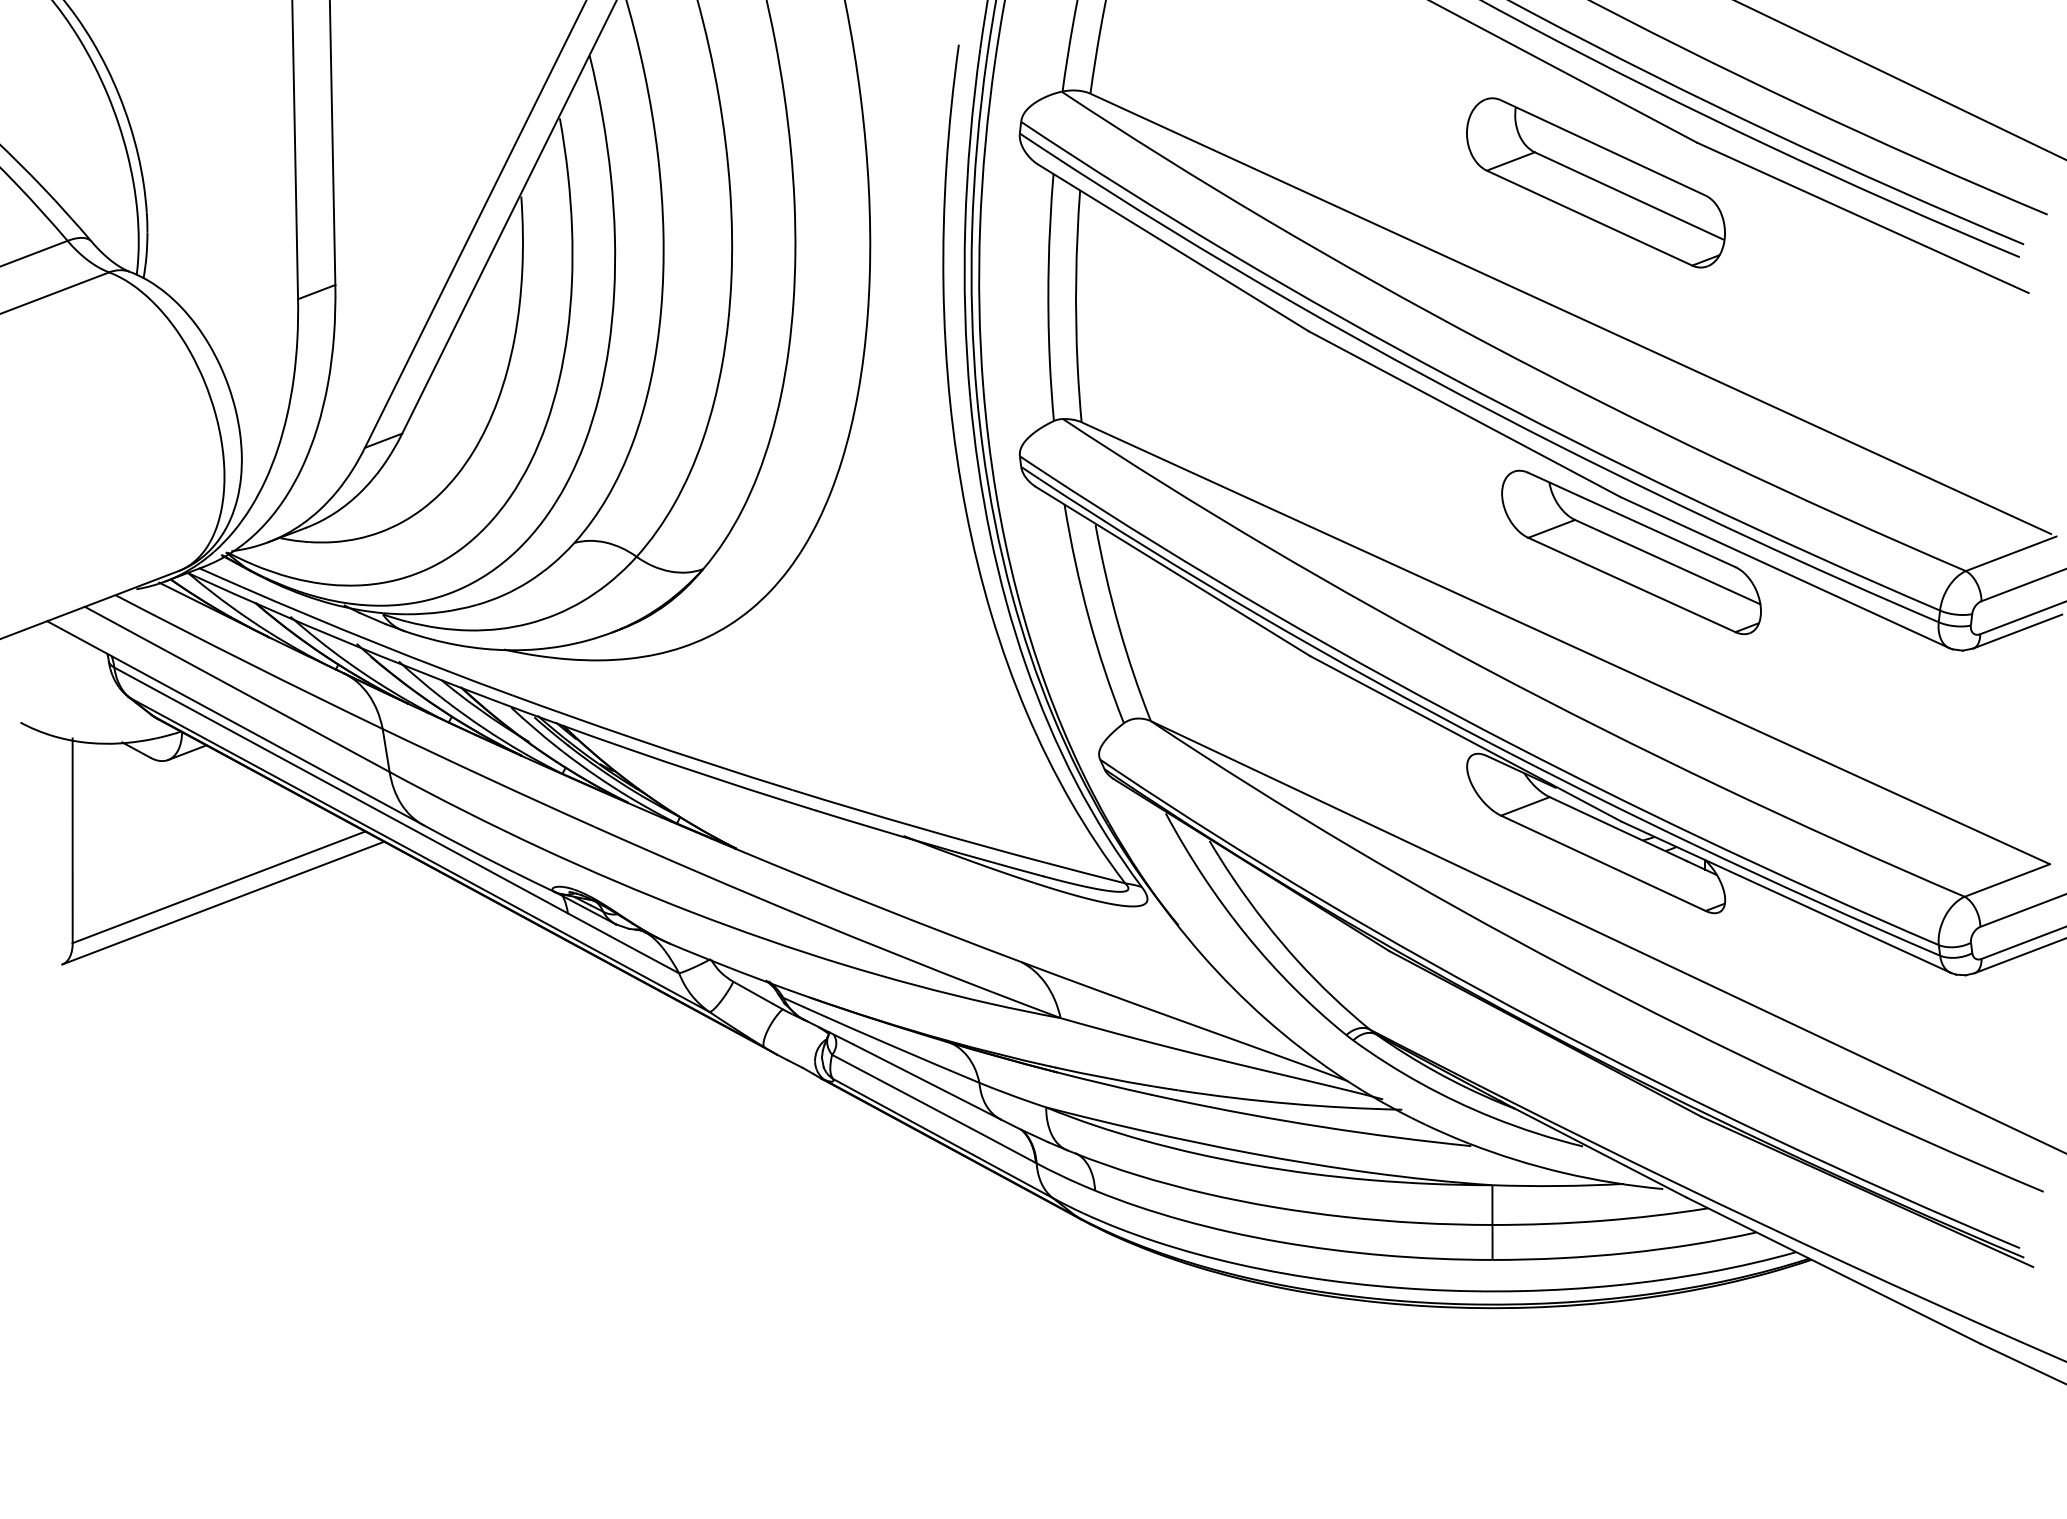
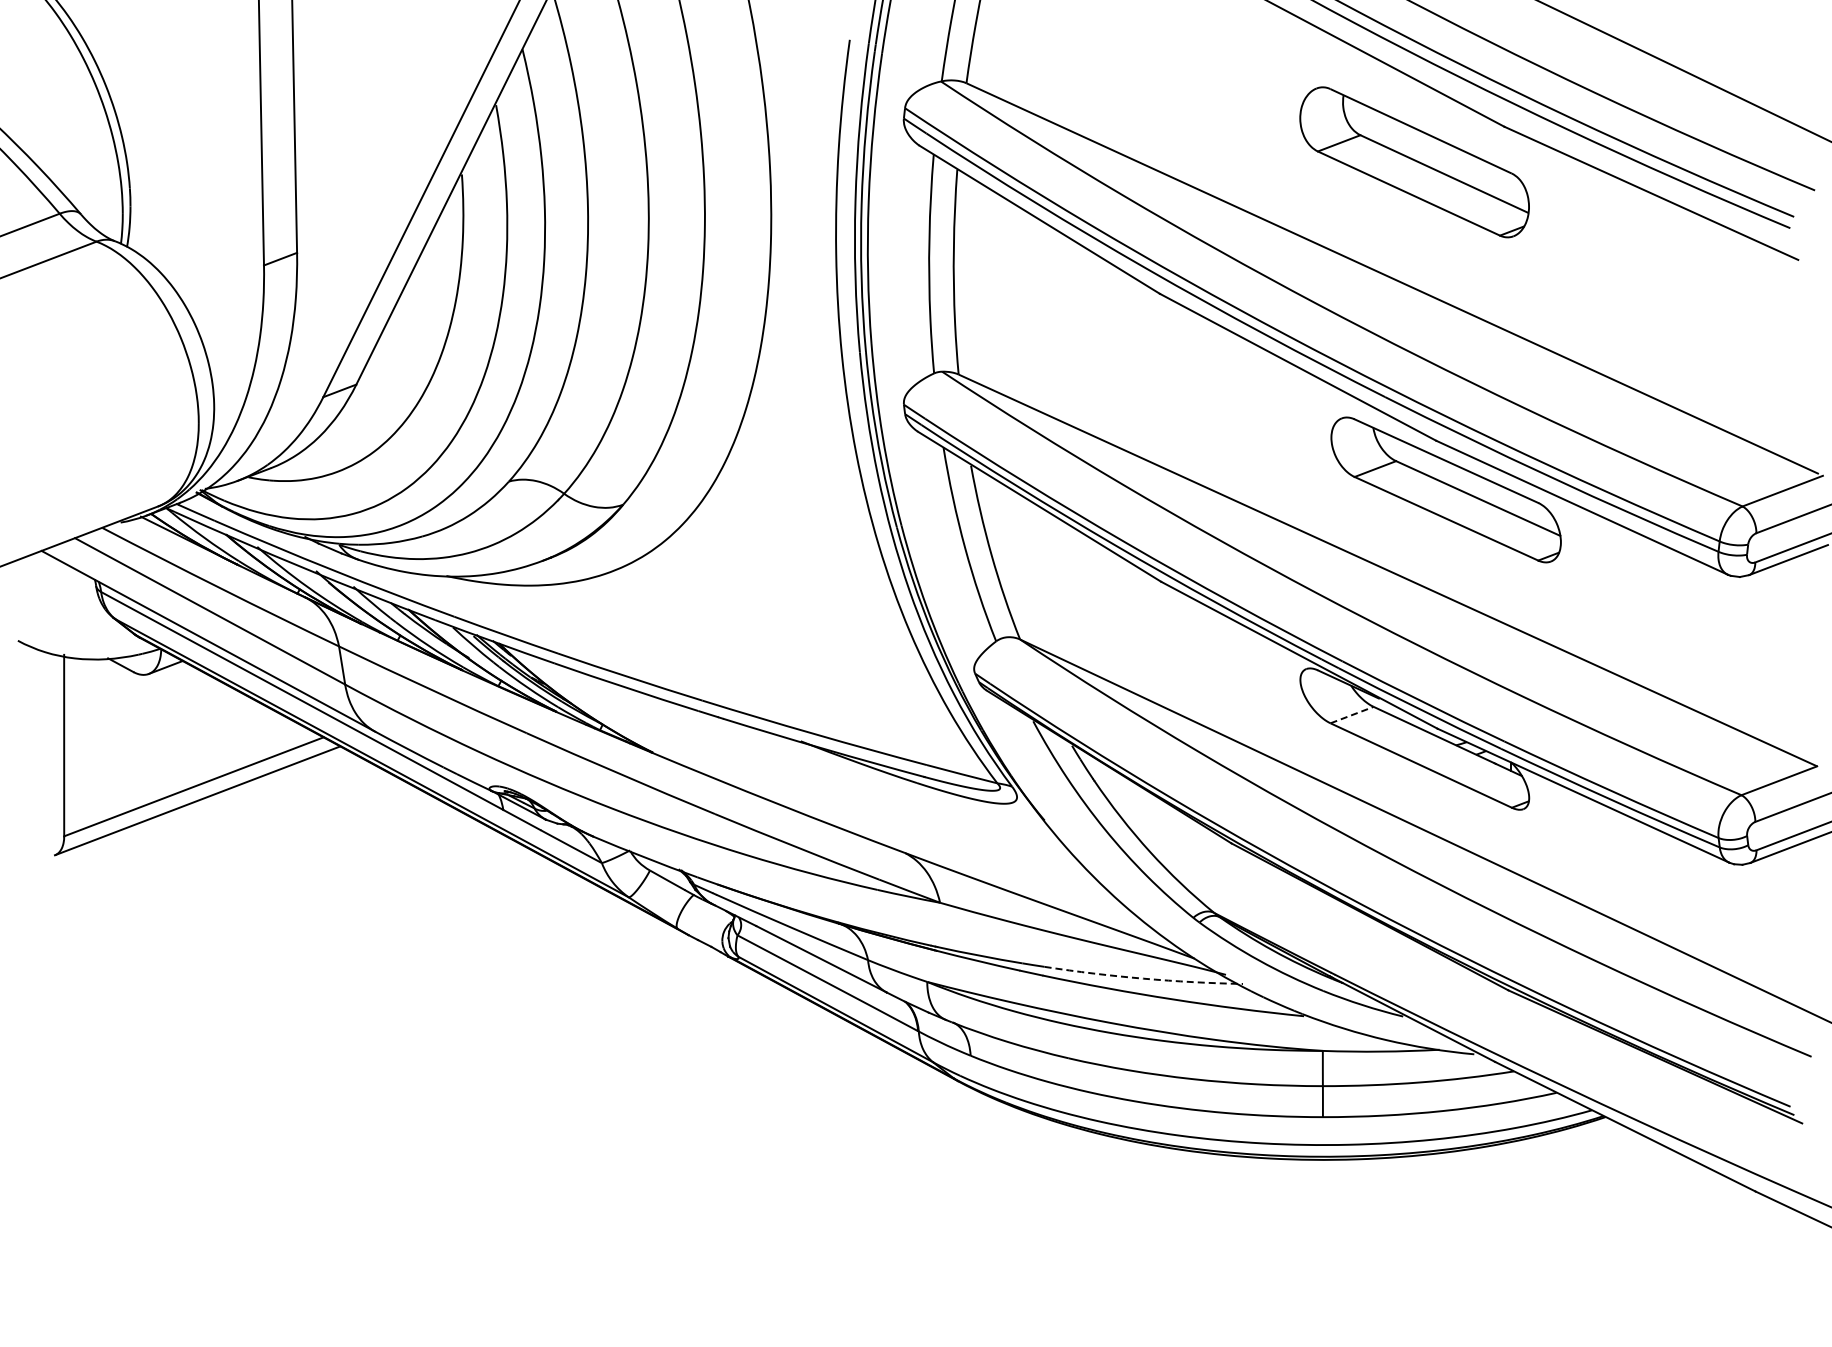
line: (1525, 805) -> (1352, 714), solid -> dashed
arc: (1290, 1103) -> (1143, 978), solid -> dashed

